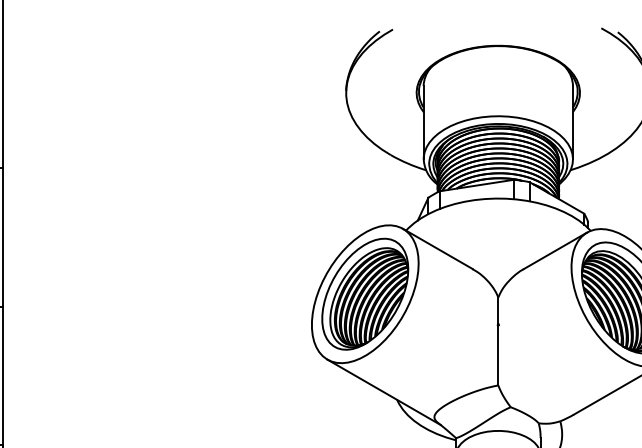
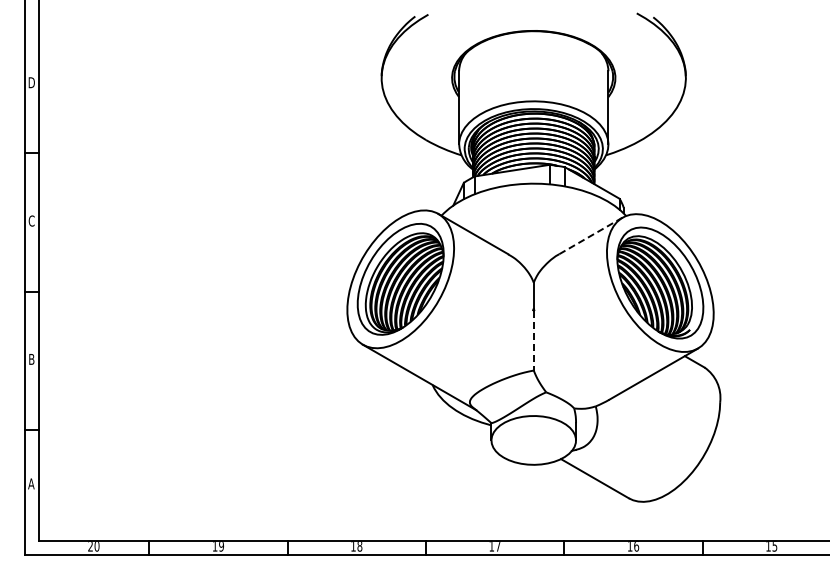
line: (555, 250) -> (590, 235), solid -> dashed
line: (498, 355) -> (533, 340), solid -> dashed

